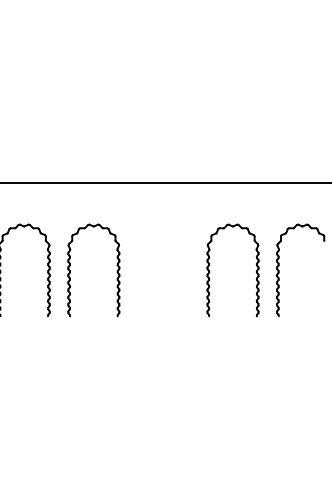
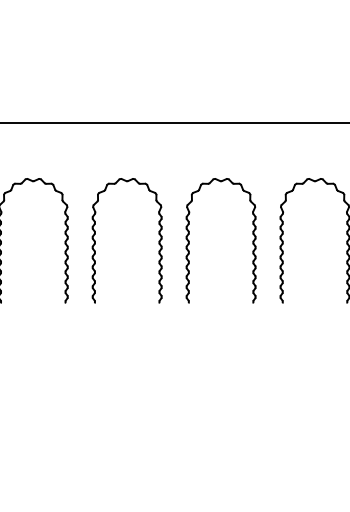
part: (140, 270) -> (190, 240), added

